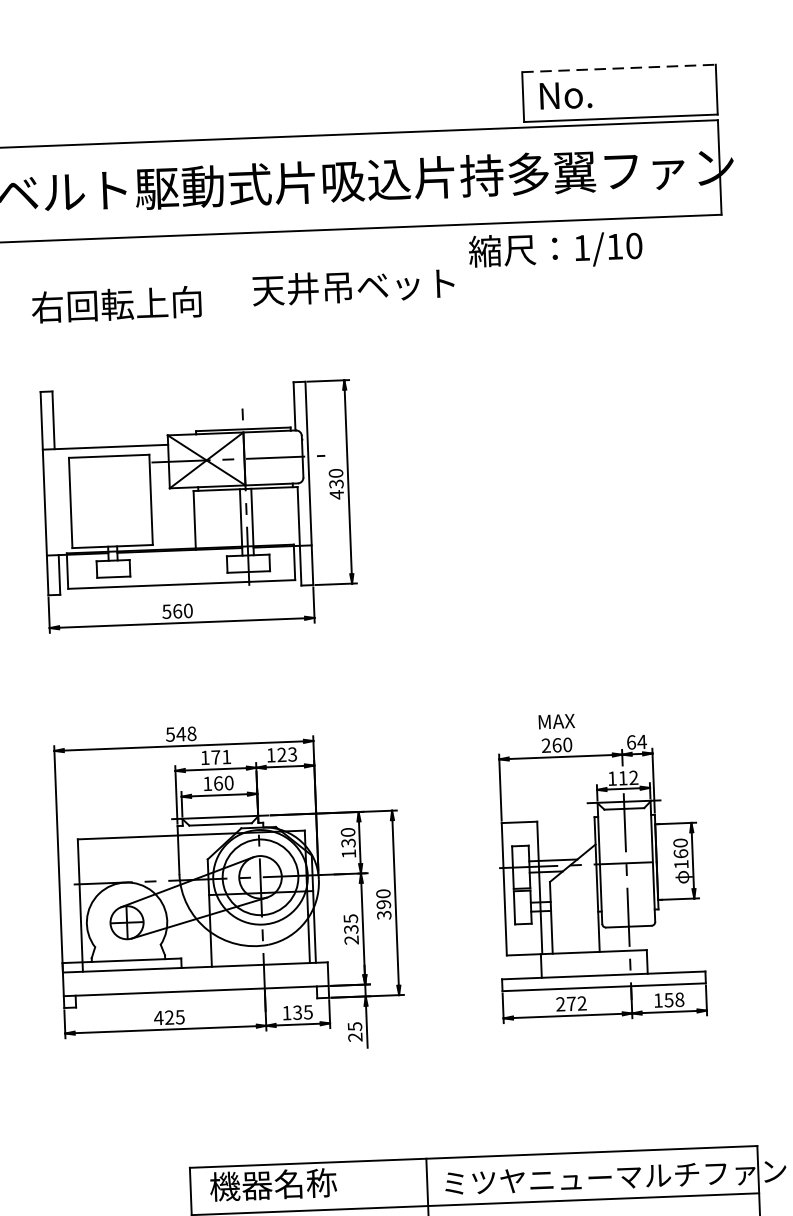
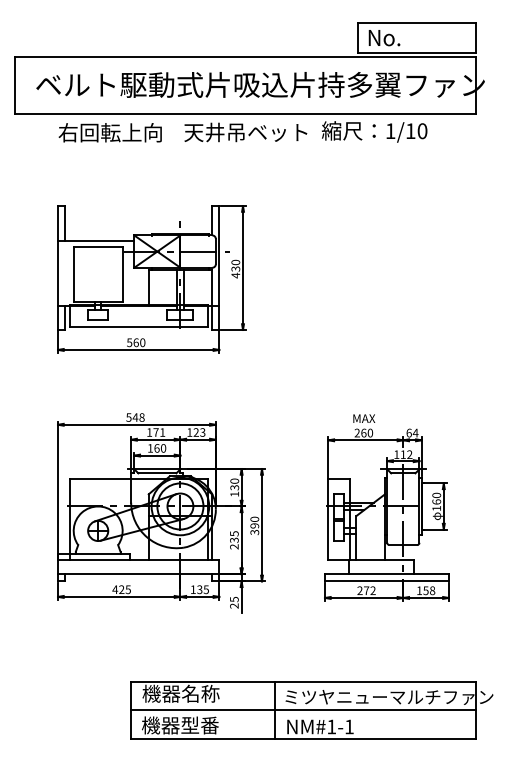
line: (619, 67) -> (417, 22), dashed -> solid
text: (353, 286) -> (245, 132), moved
text: (115, 304) -> (109, 132), moved

